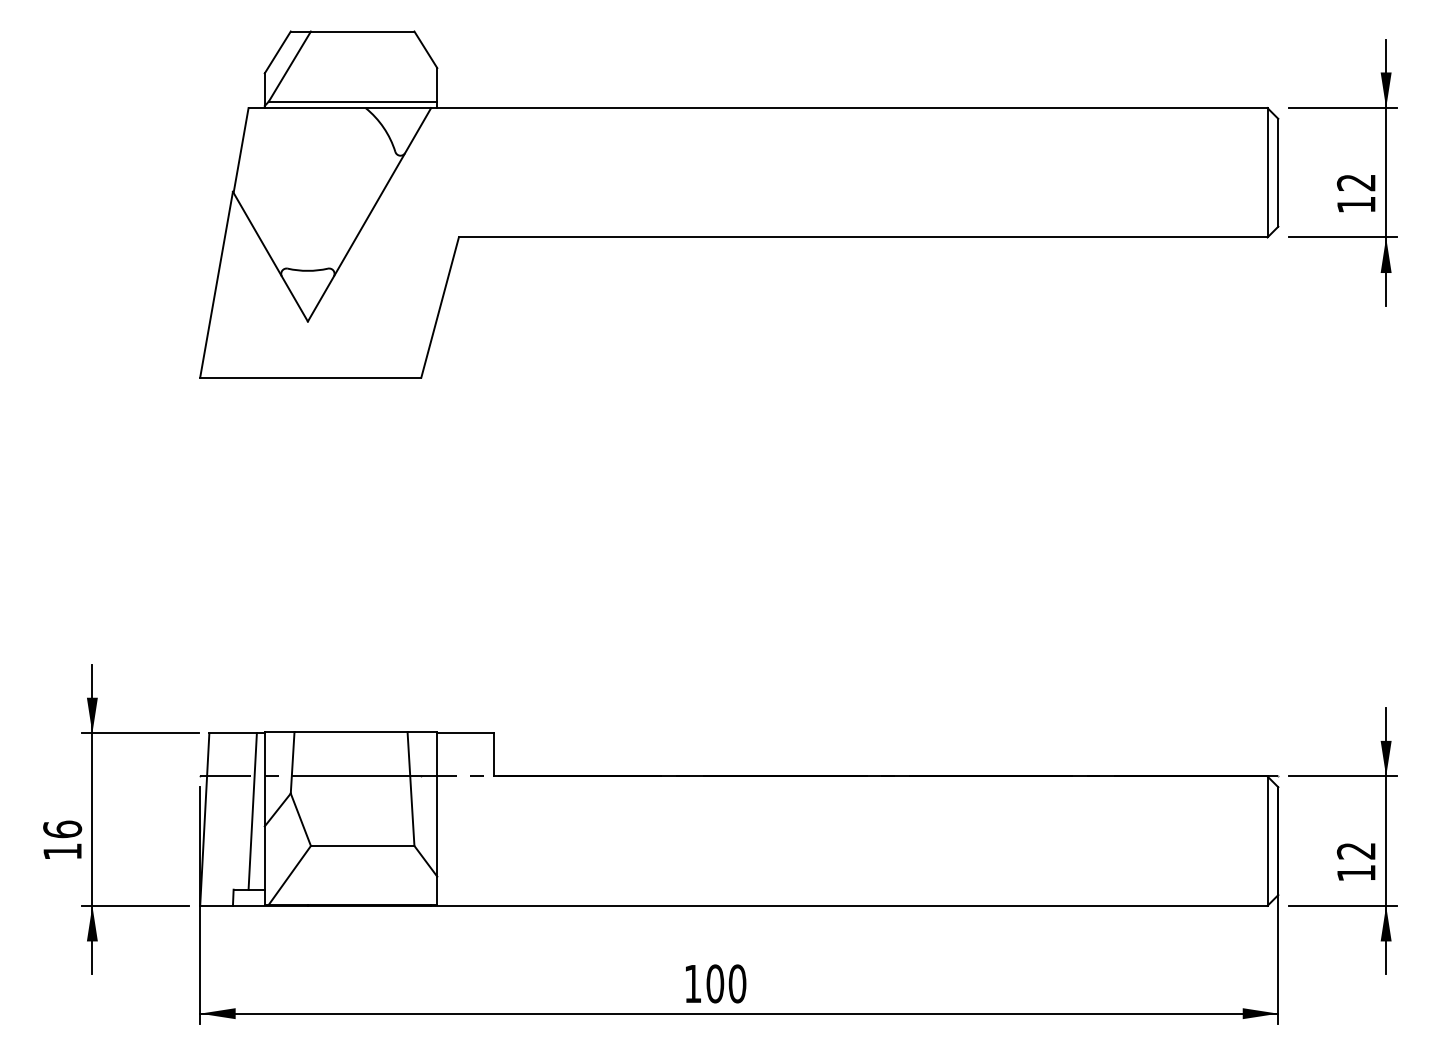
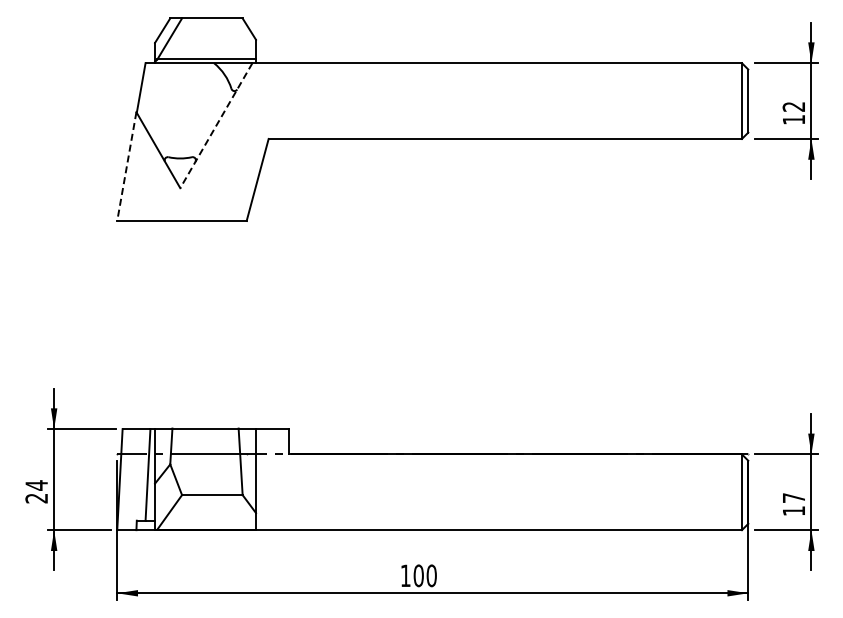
line: (369, 216) -> (216, 126), solid -> dashed
line: (215, 286) -> (126, 167), solid -> dashed
text: (62, 839) -> (36, 491), 16 -> 24
text: (1355, 851) -> (793, 498), 12 -> 17

